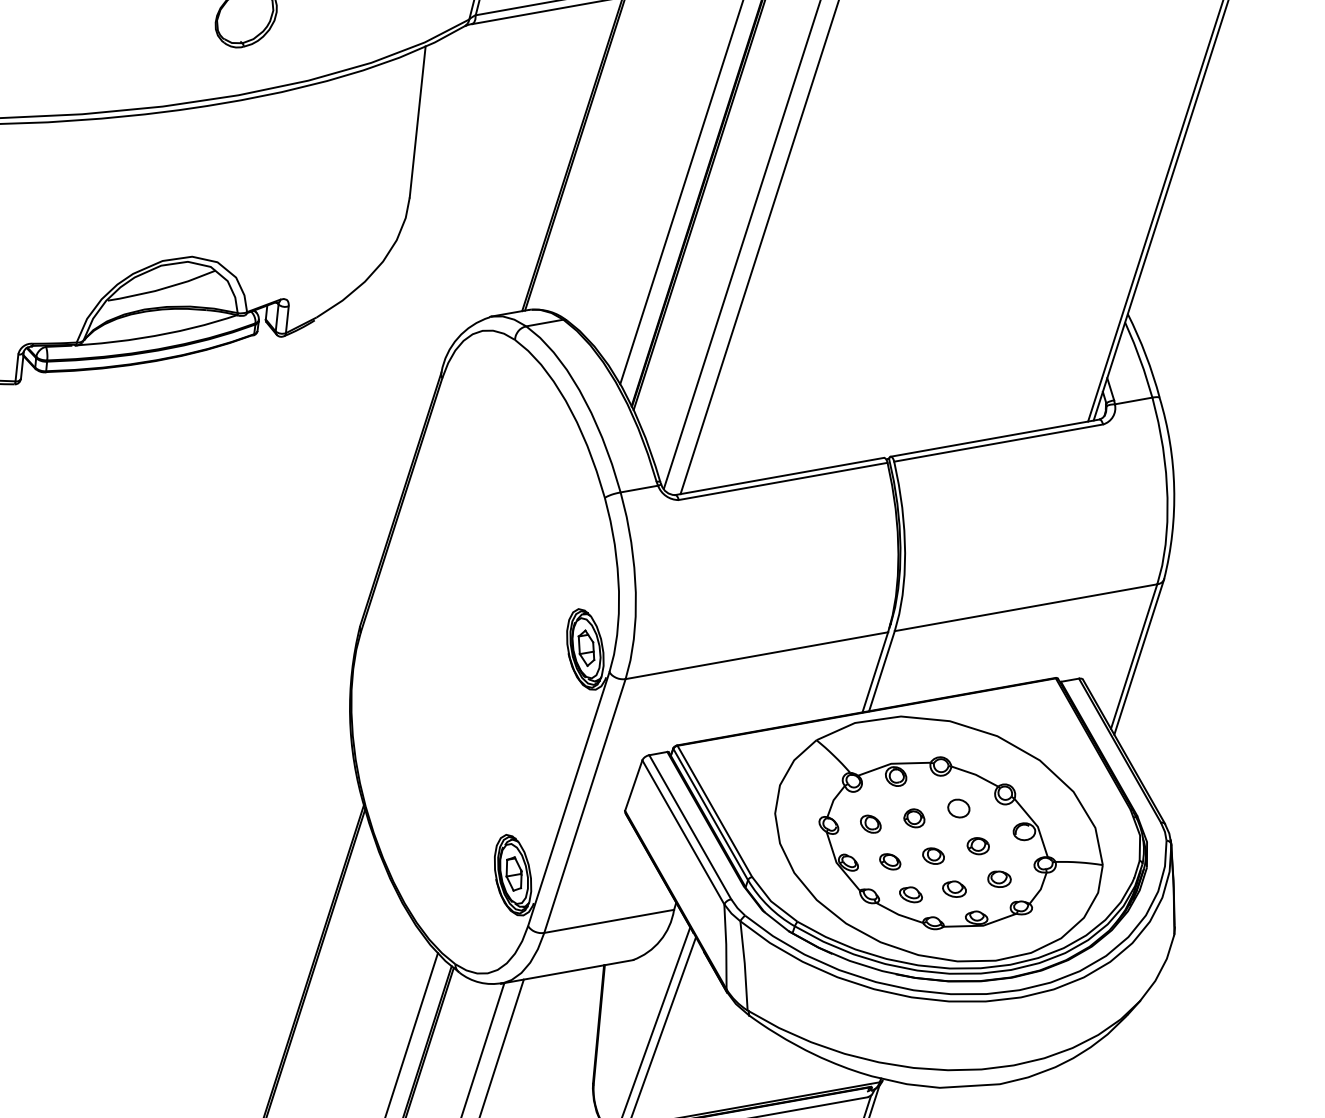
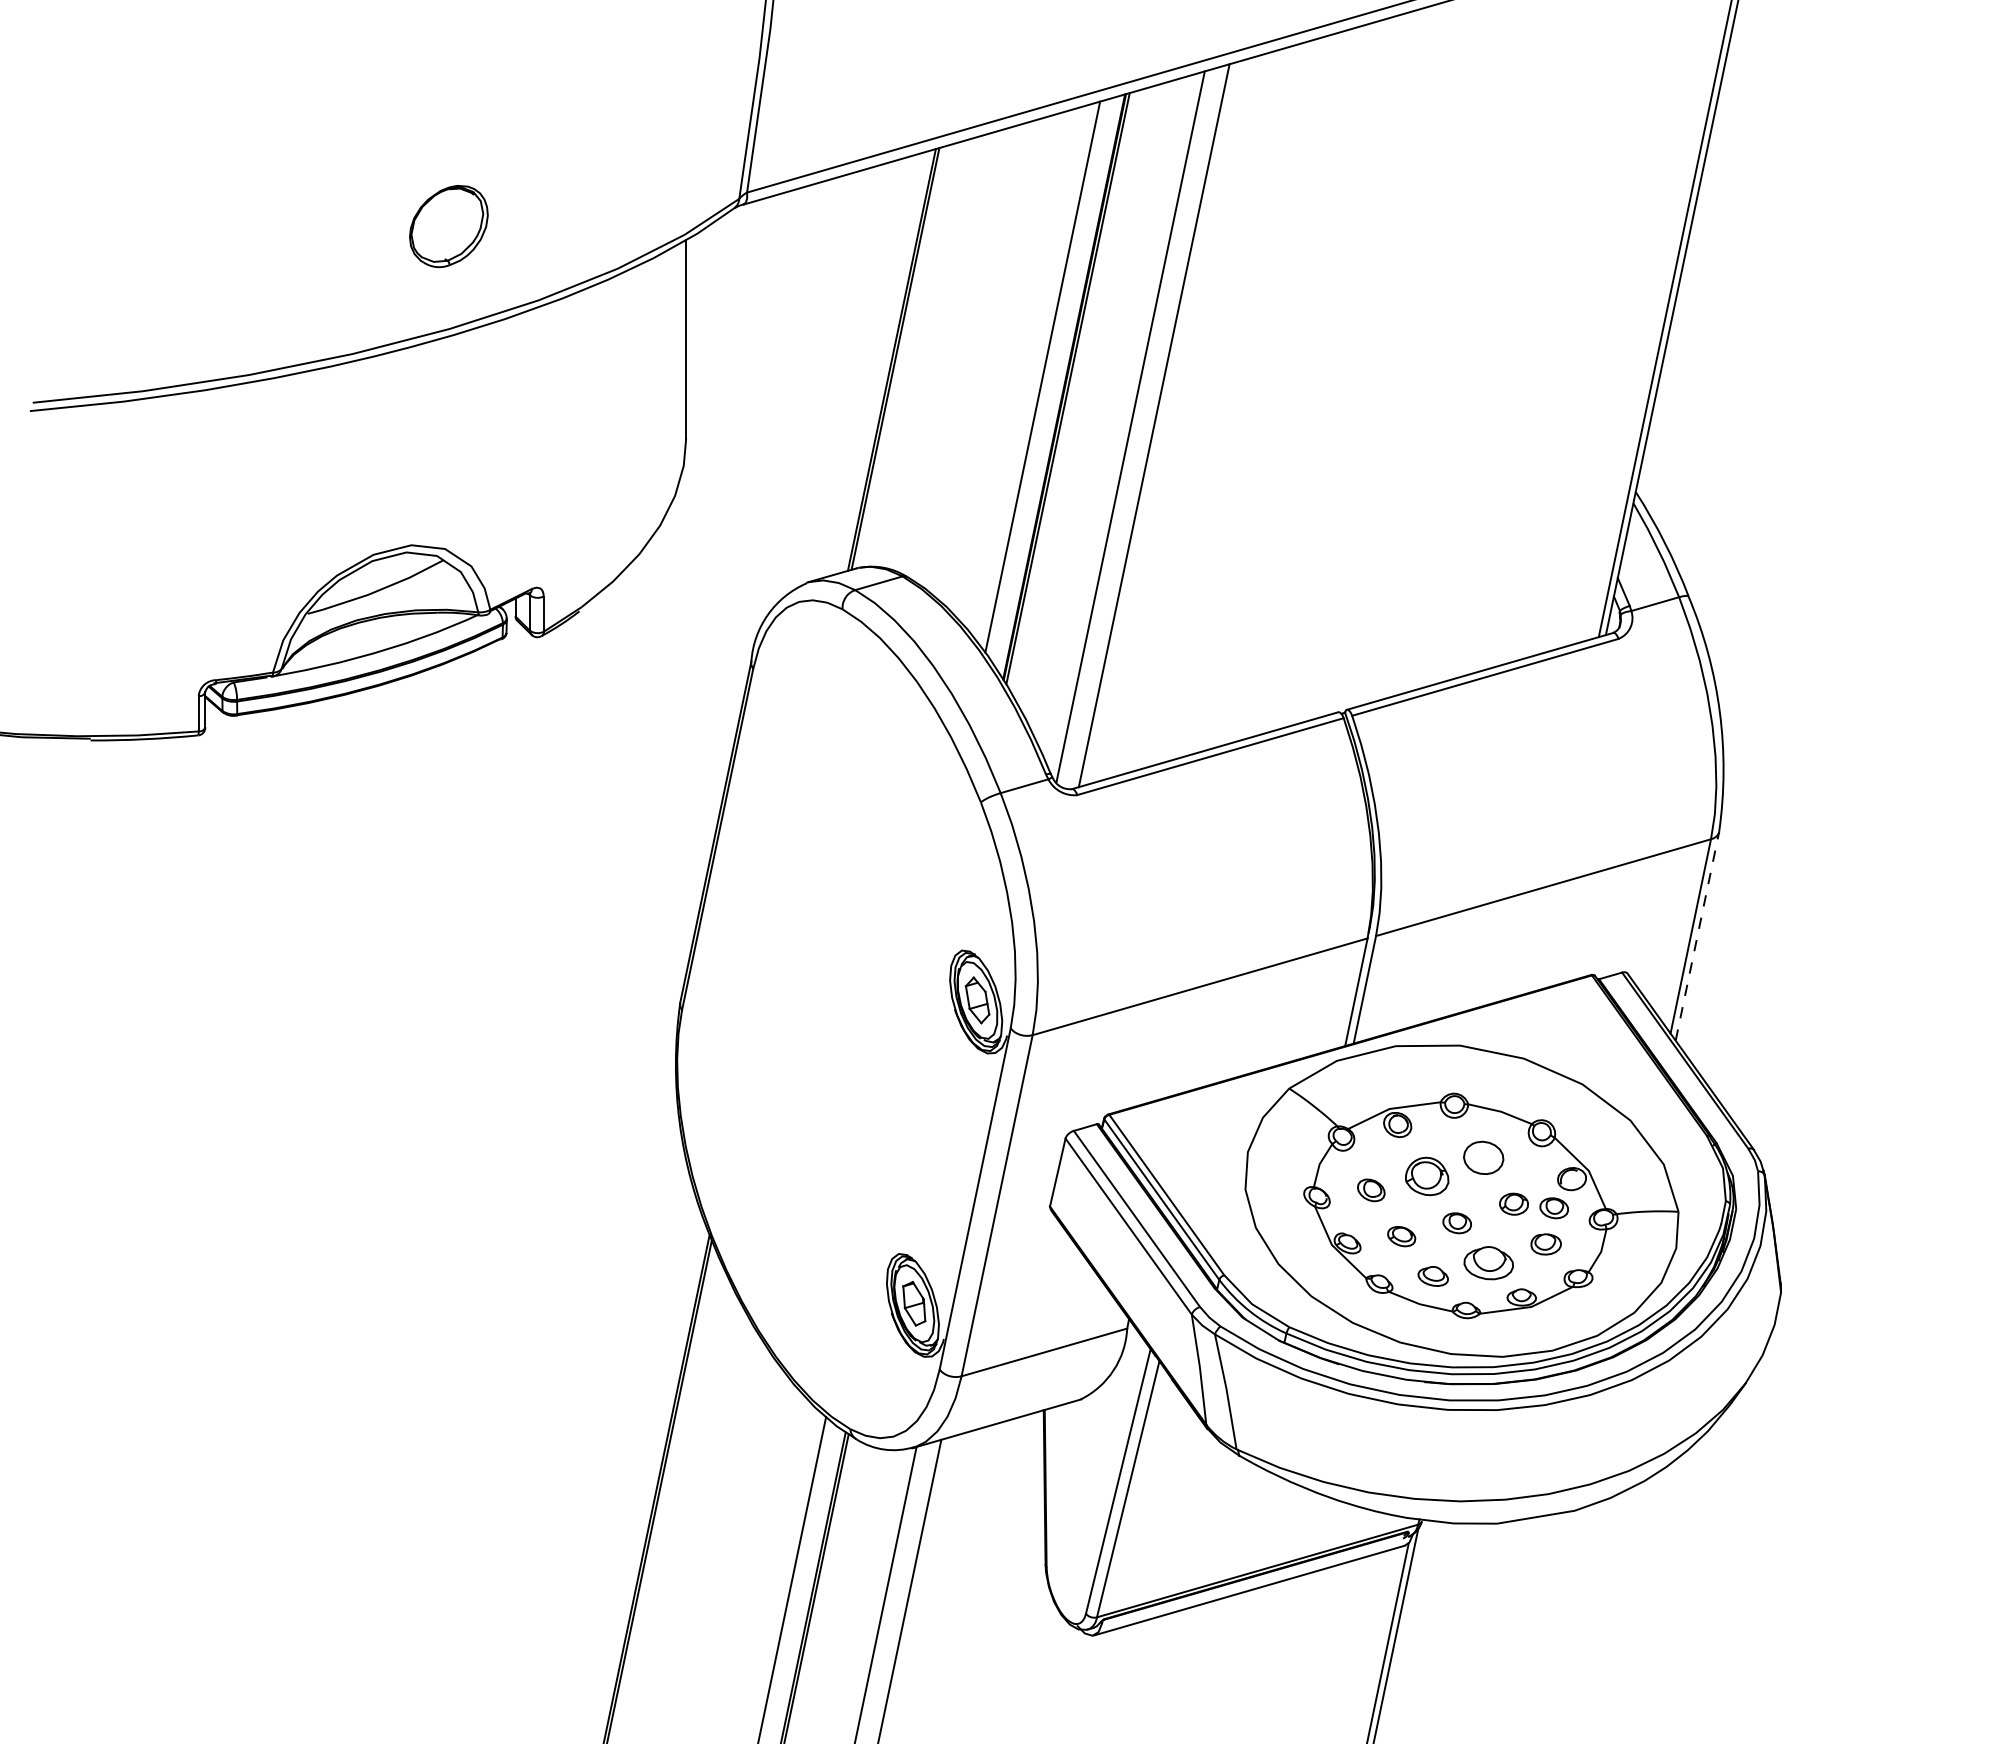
line: (1139, 657) -> (1697, 936), solid -> dashed
part: (958, 808) -> (1483, 1157), size x1.4
part: (914, 818) -> (1427, 1176), size x1.6
part: (1007, 852) -> (1553, 1208), added
part: (954, 889) -> (1489, 1263), size x1.6

